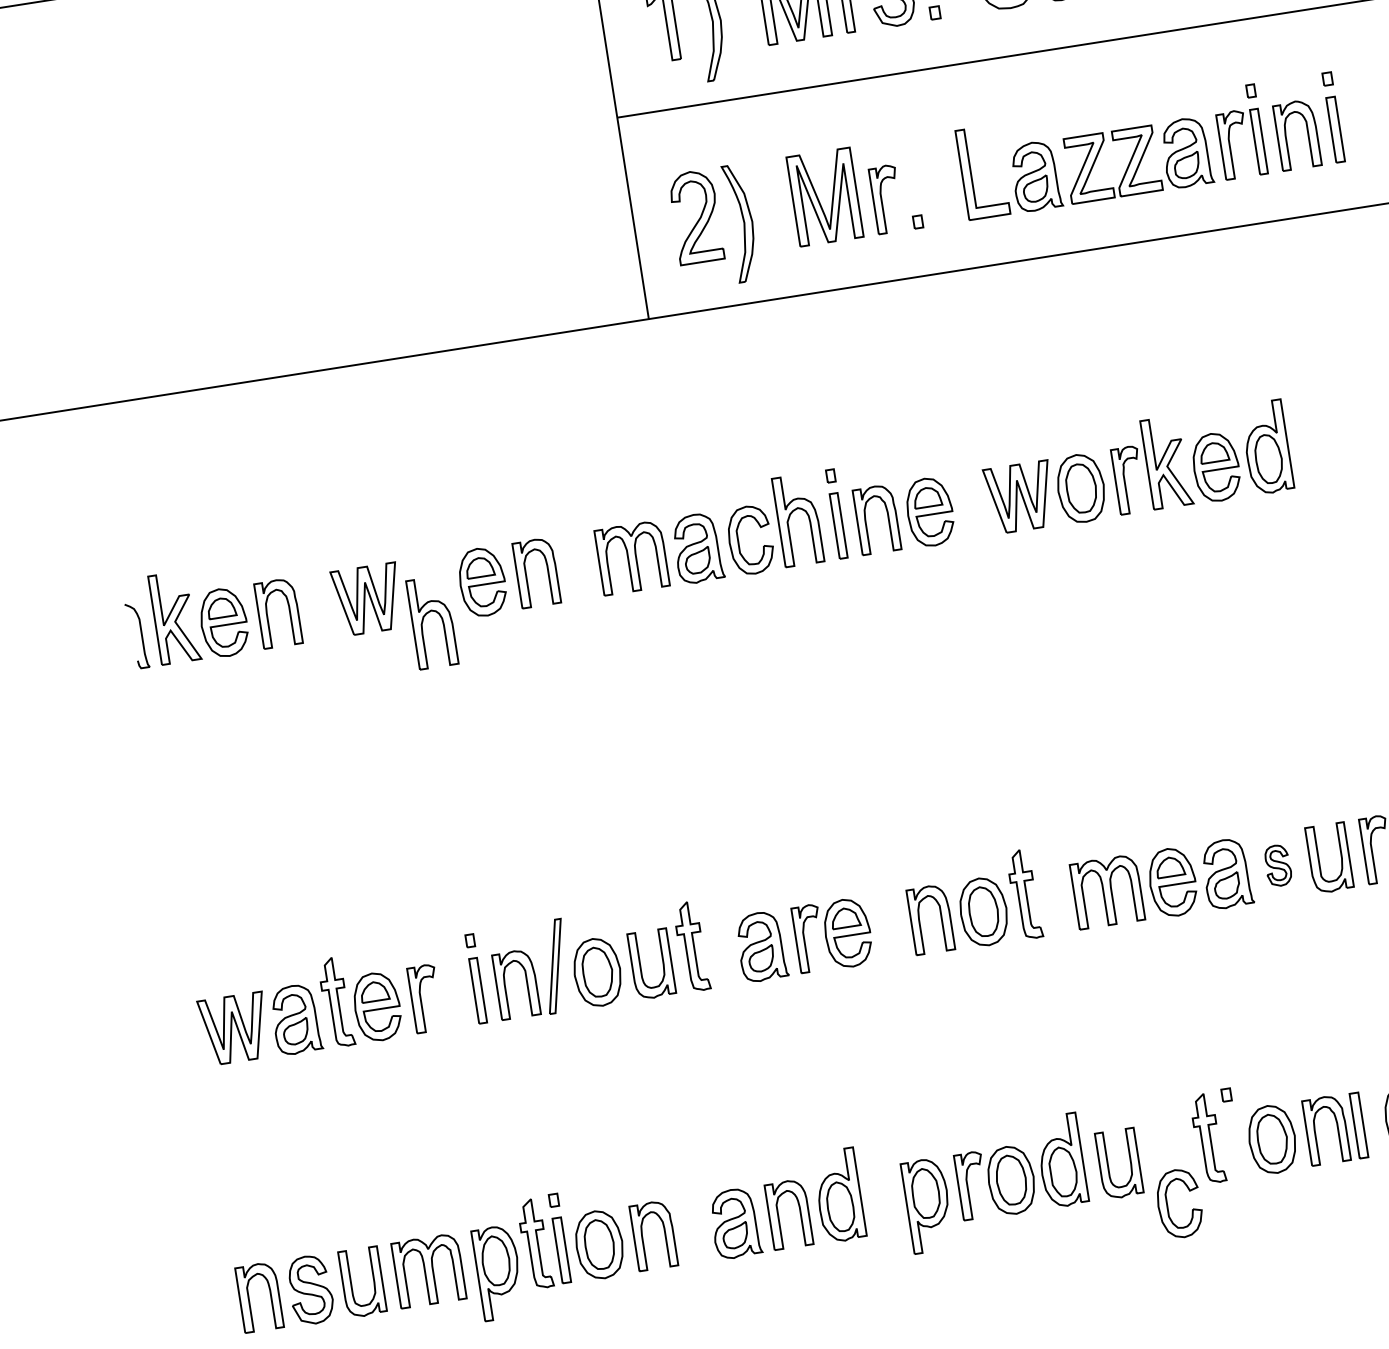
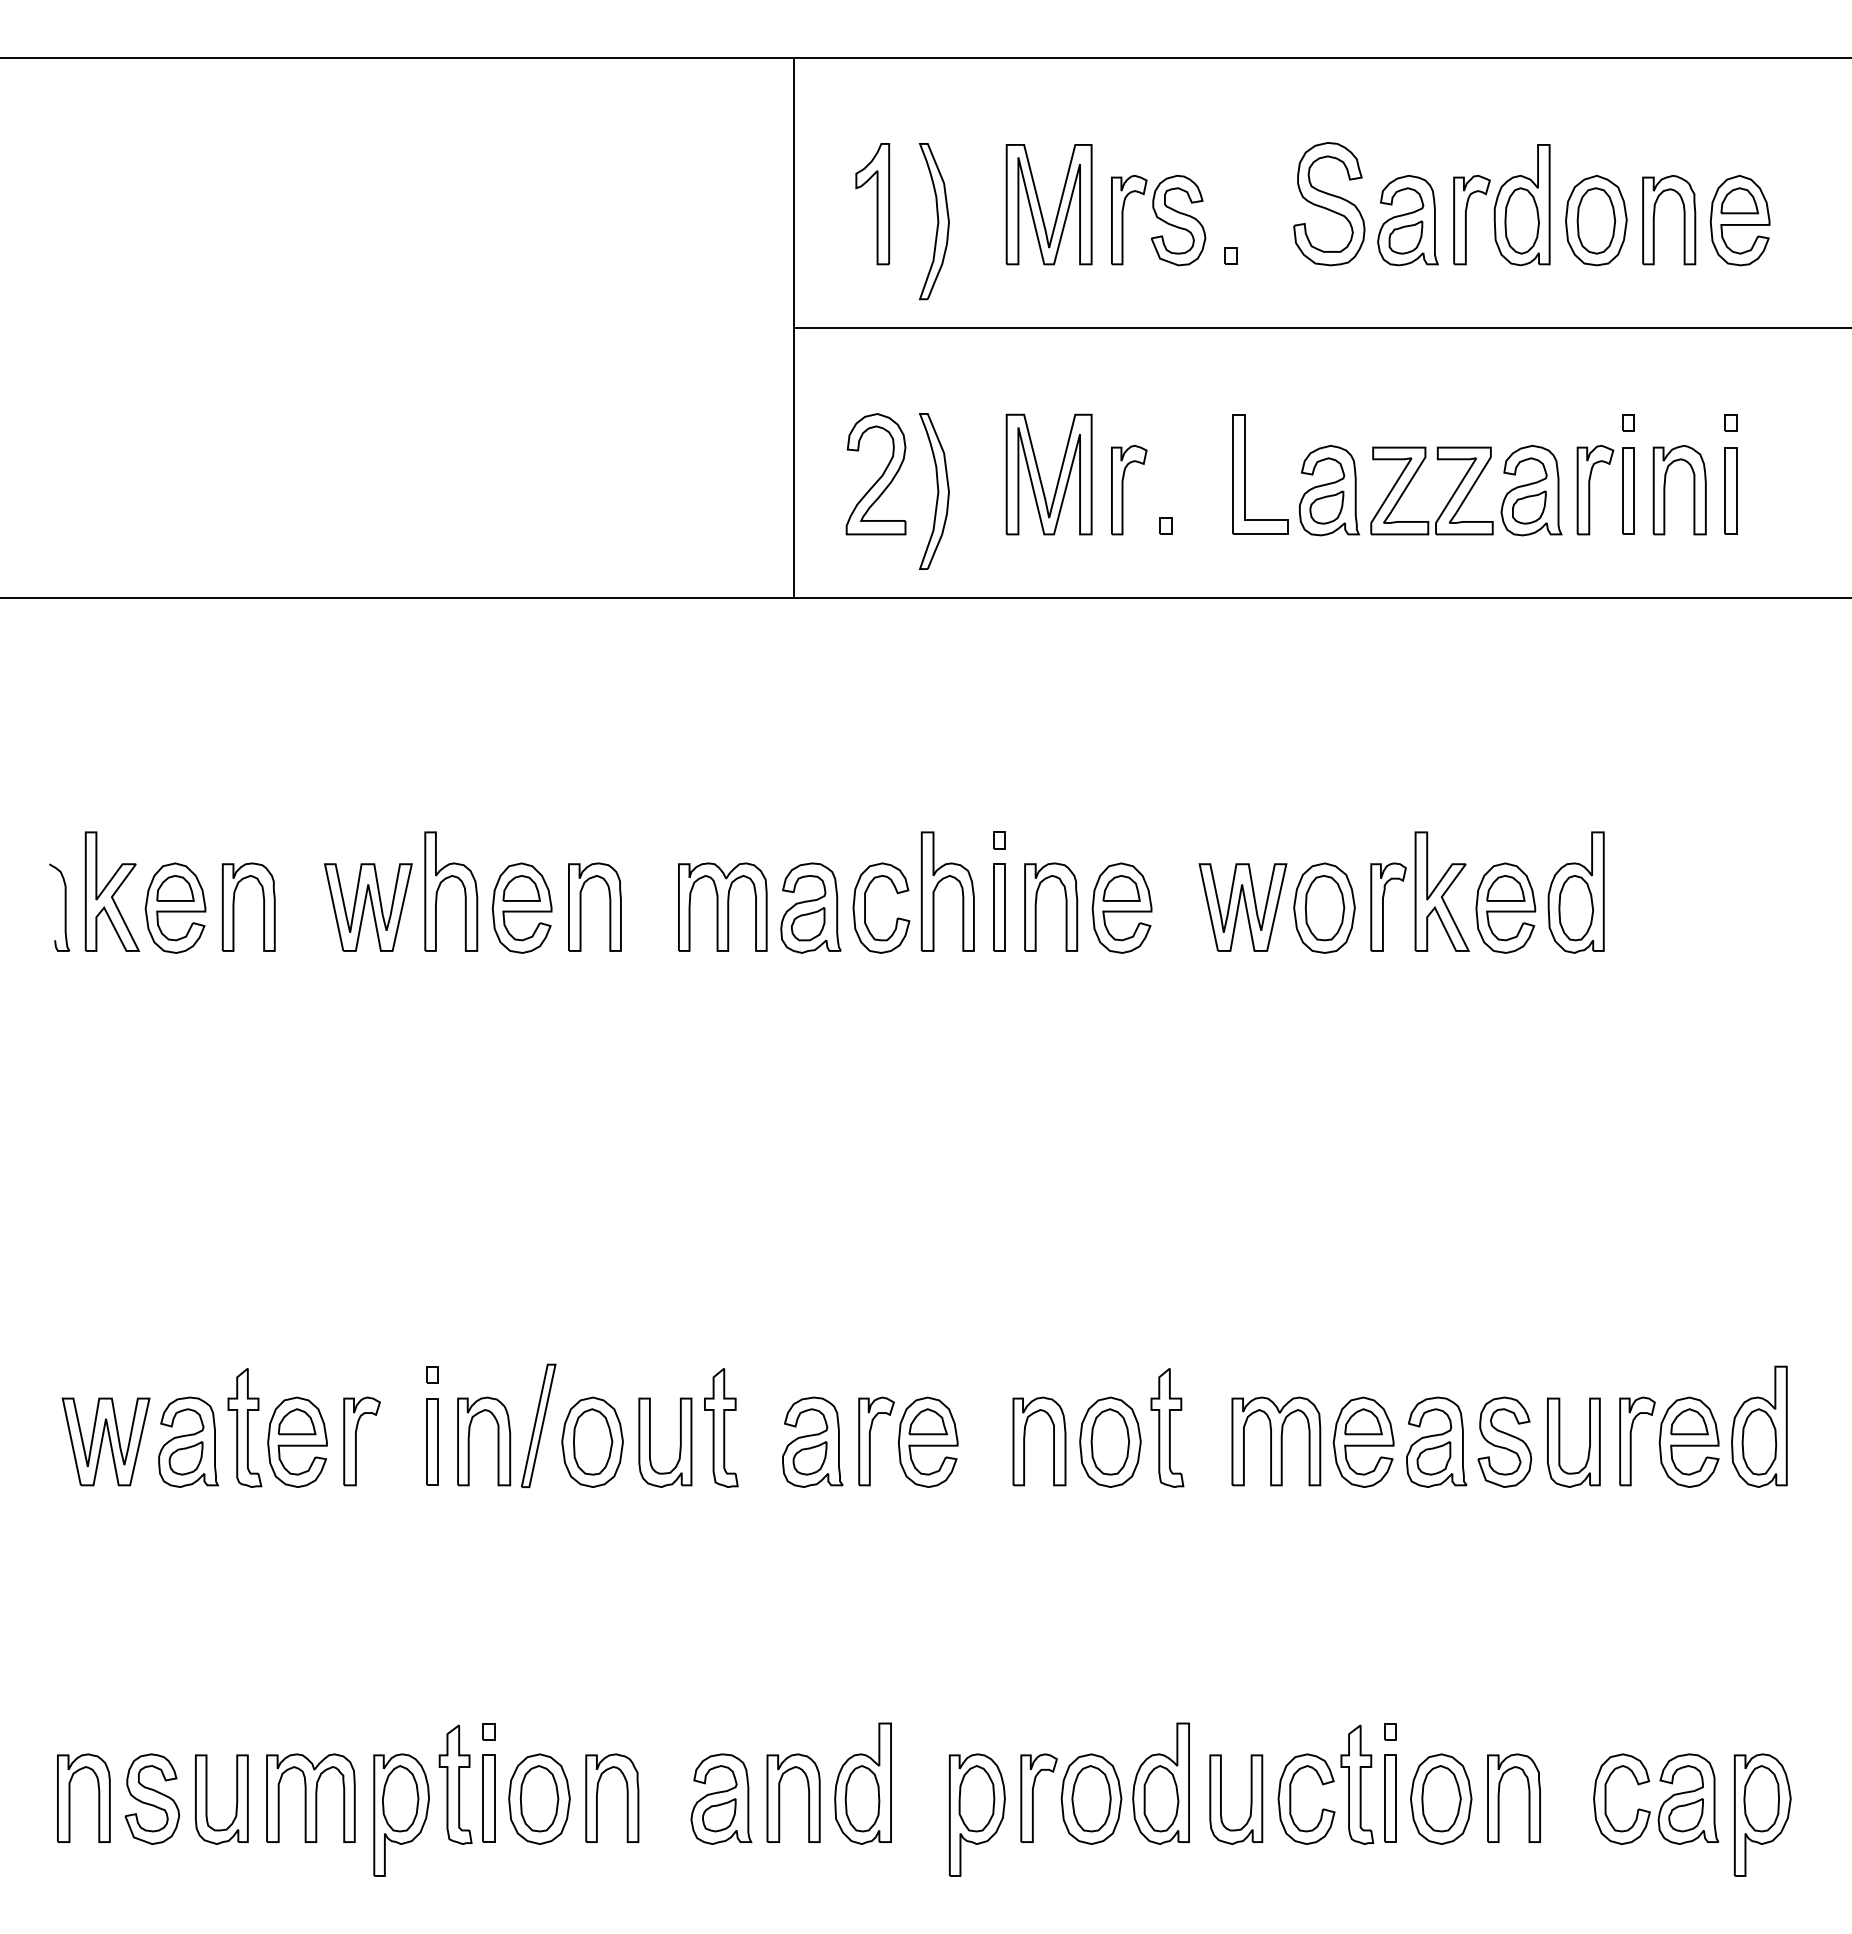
part: (423, 619) -> (440, 886), moved
part: (1277, 865) -> (1504, 1441), size x1.67
part: (1358, 1125) -> (1390, 1798), moved
part: (1168, 1204) -> (1291, 1798), moved

